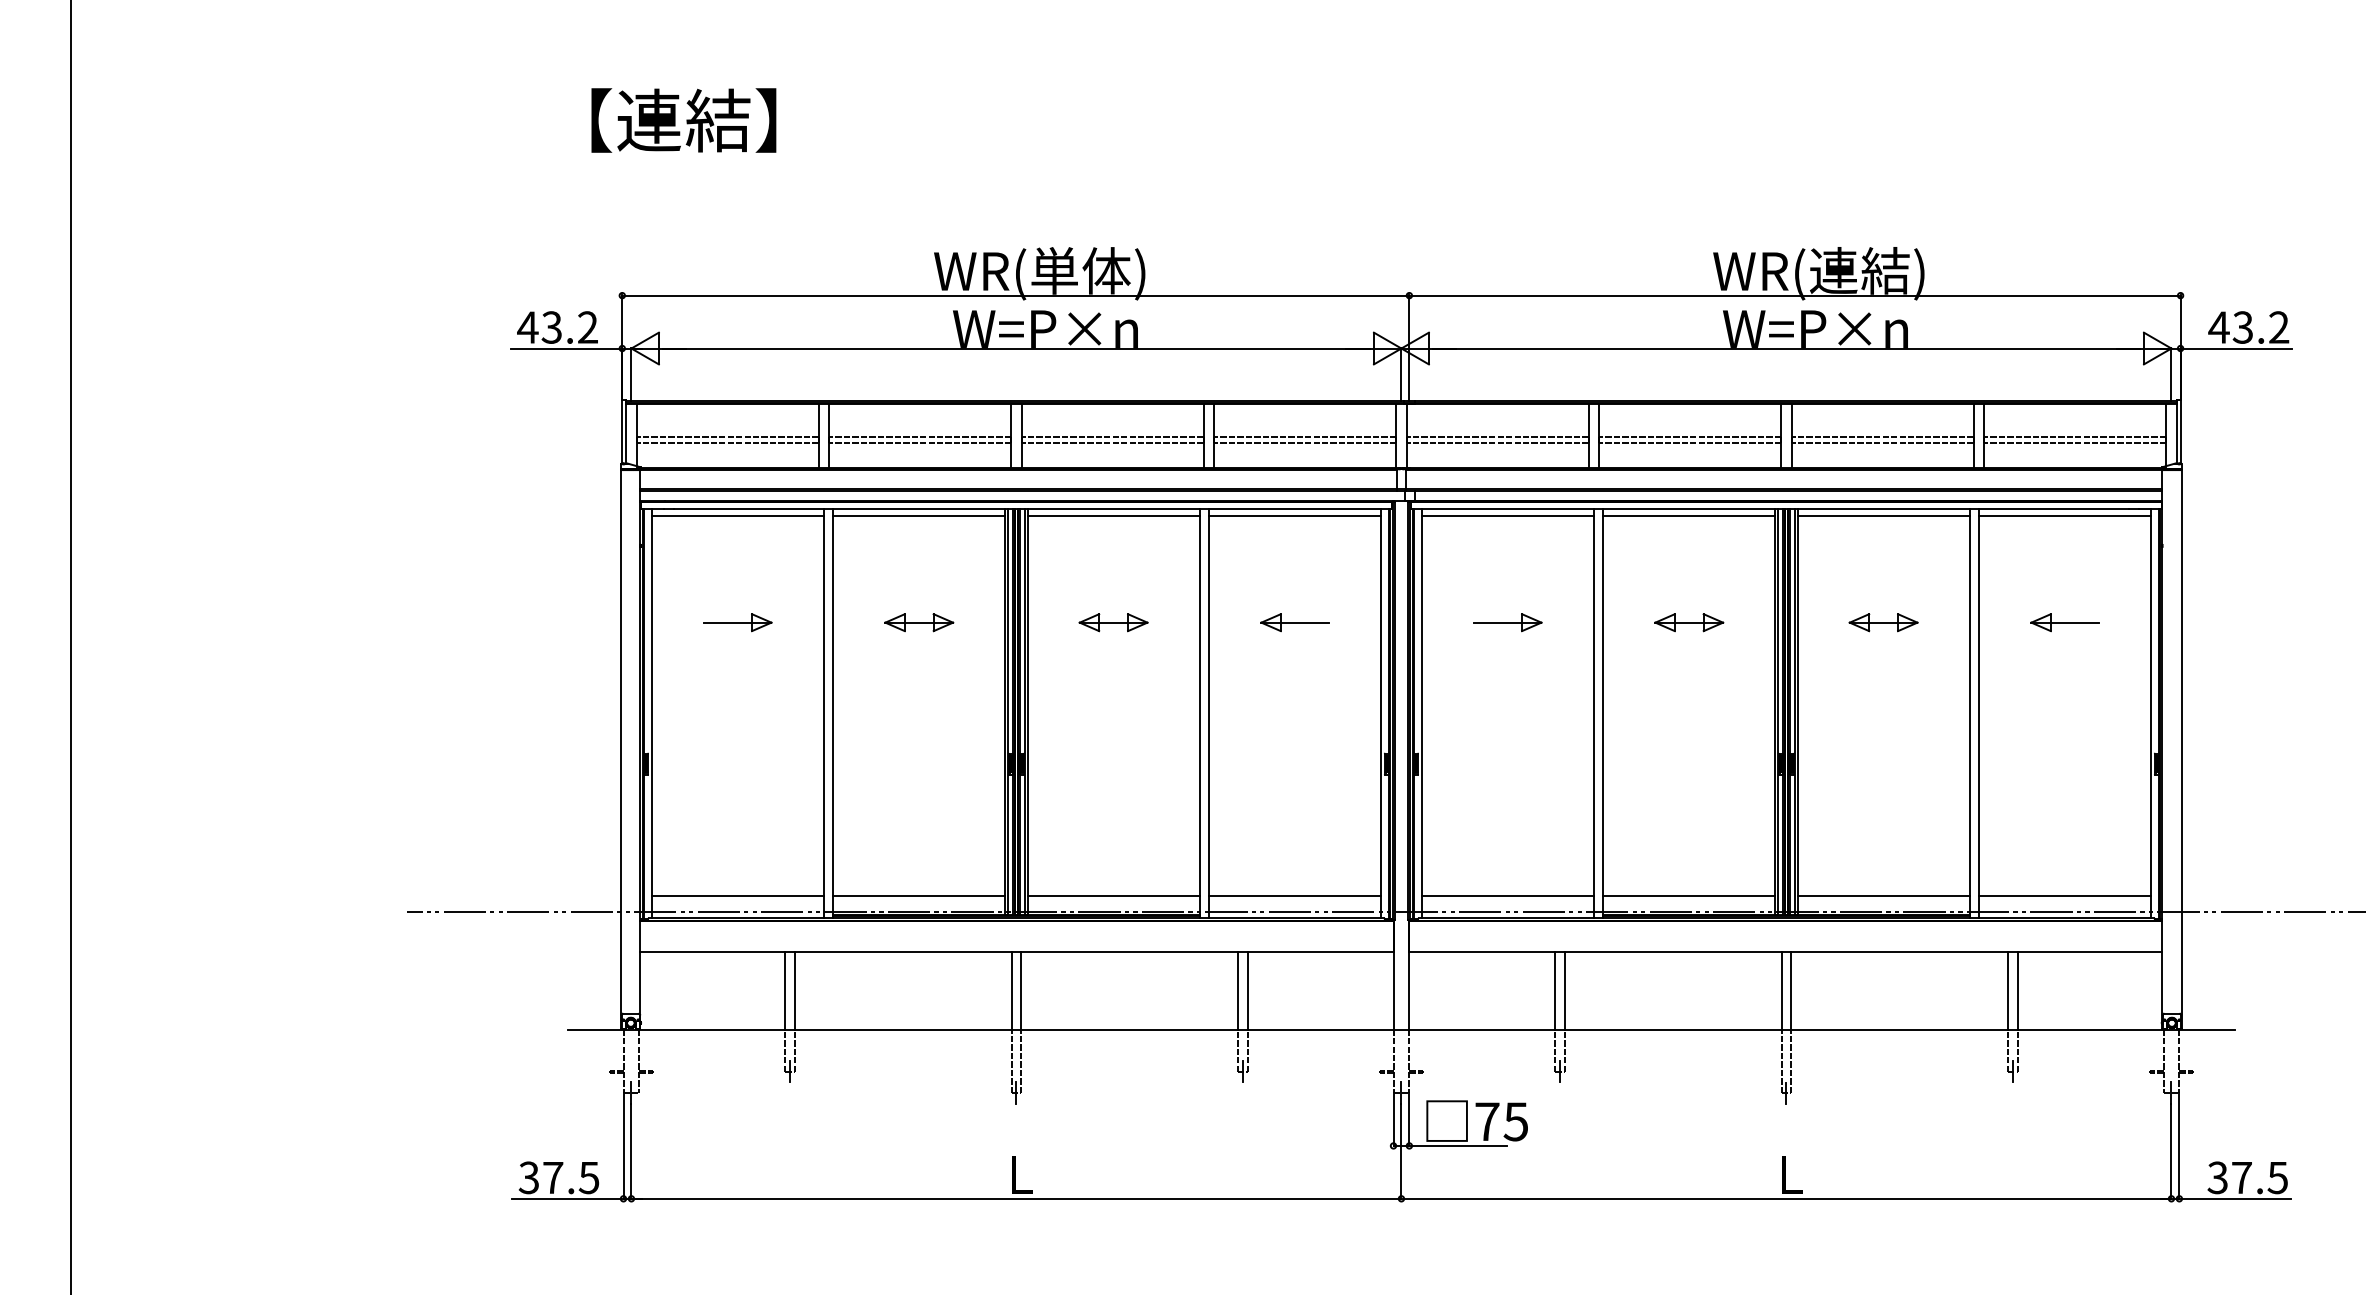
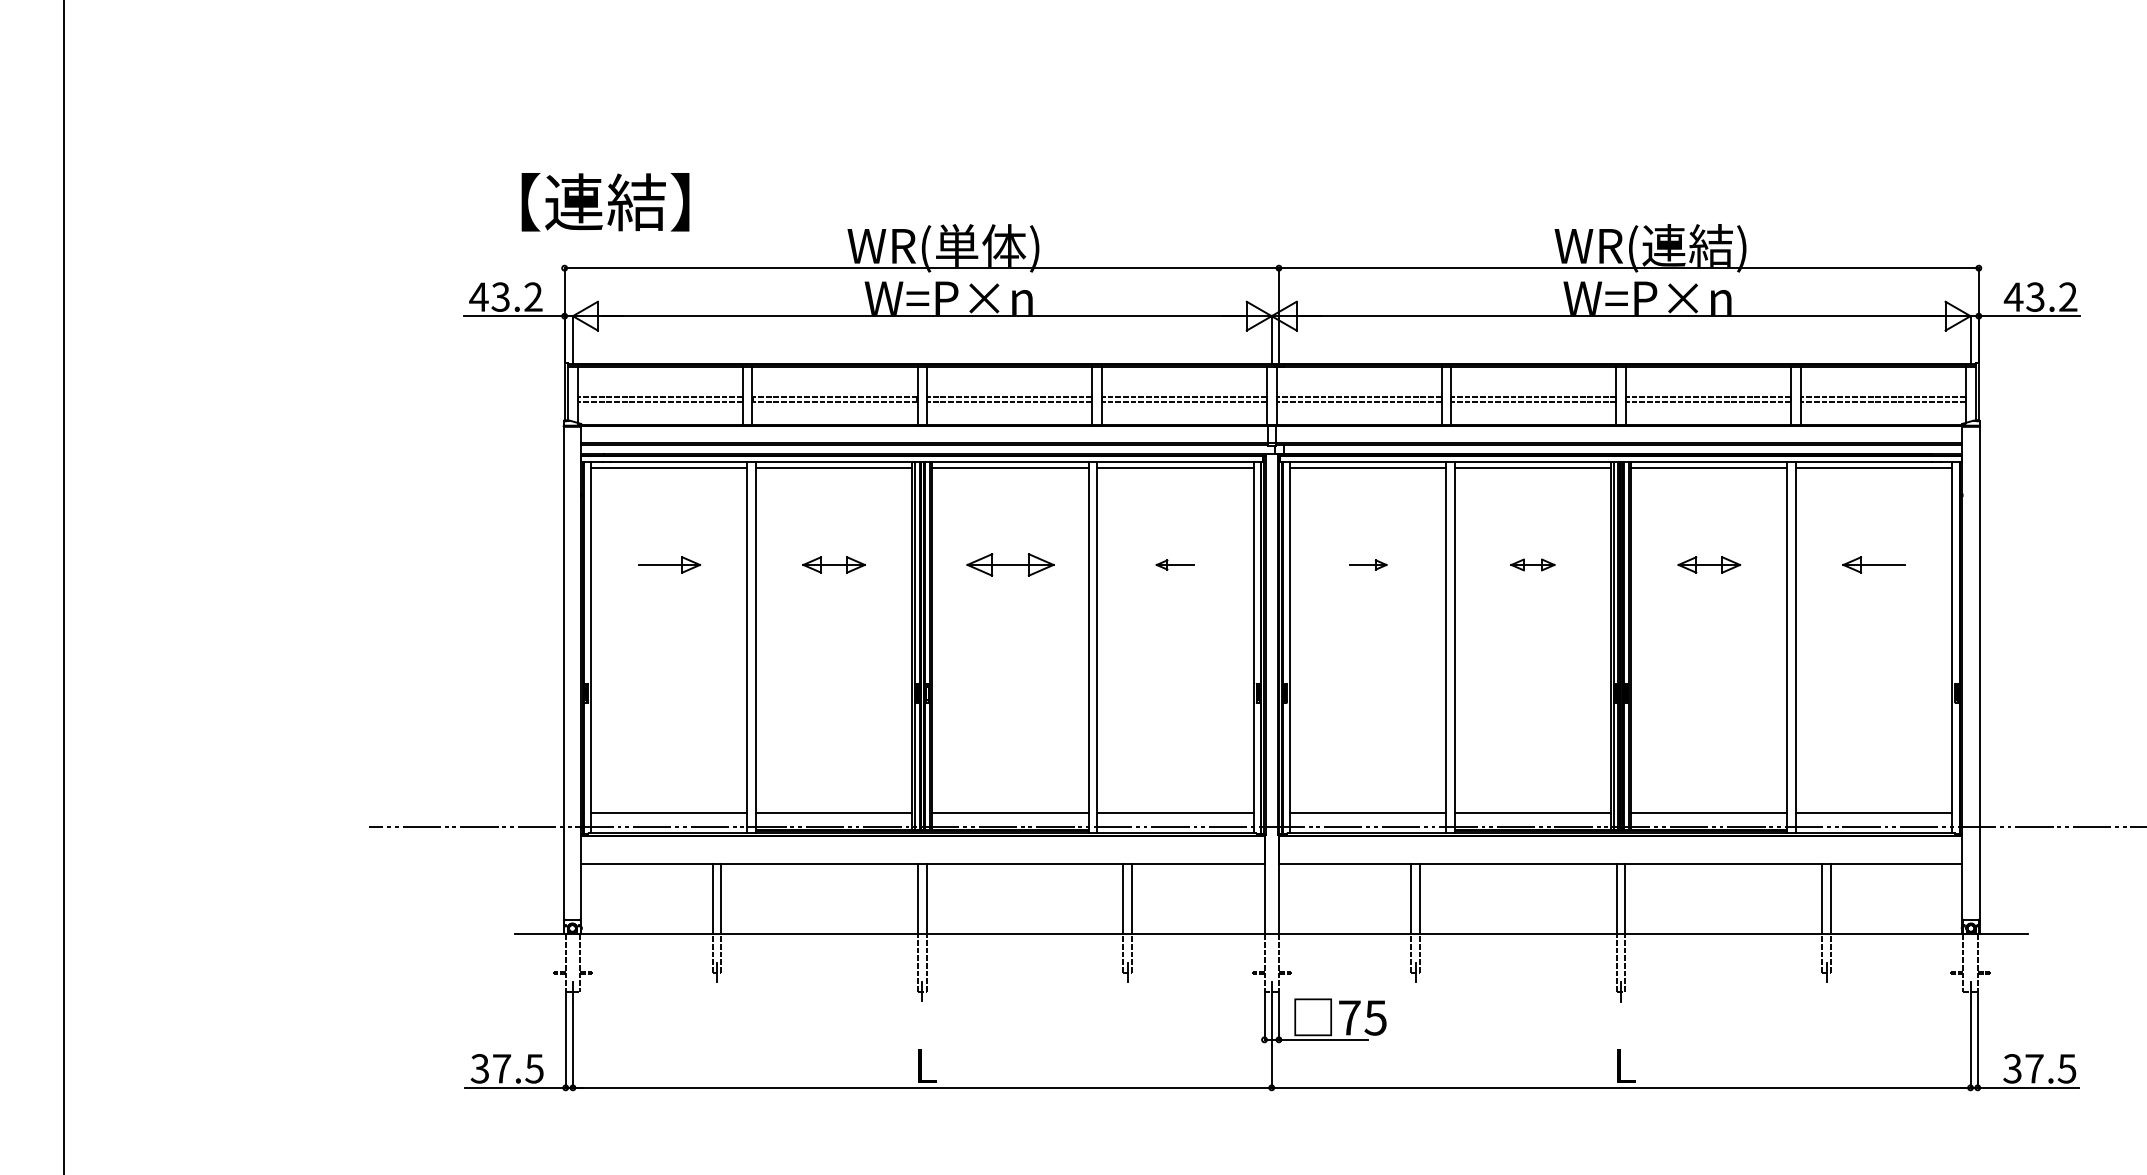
text: (683, 120) -> (605, 202), moved
part: (1113, 622) -> (1010, 564), size x1.4
part: (1294, 622) -> (1174, 564), size x0.6
part: (1506, 622) -> (1367, 564), size x0.6
part: (1688, 622) -> (1532, 564), size x0.7

